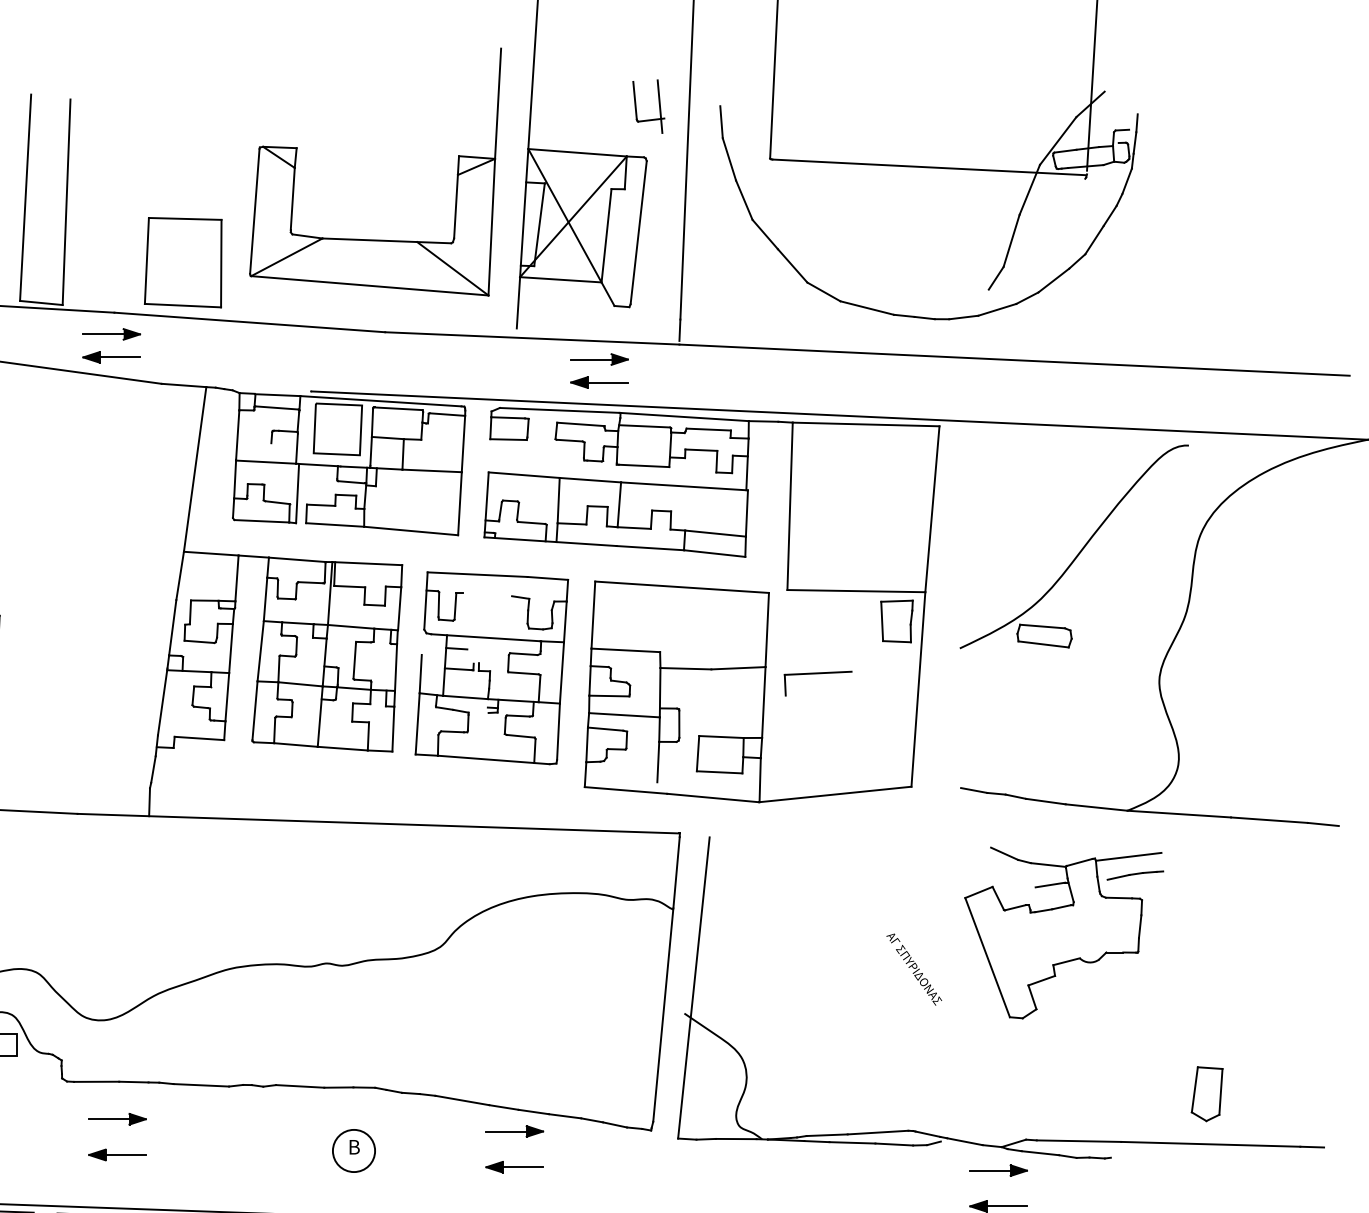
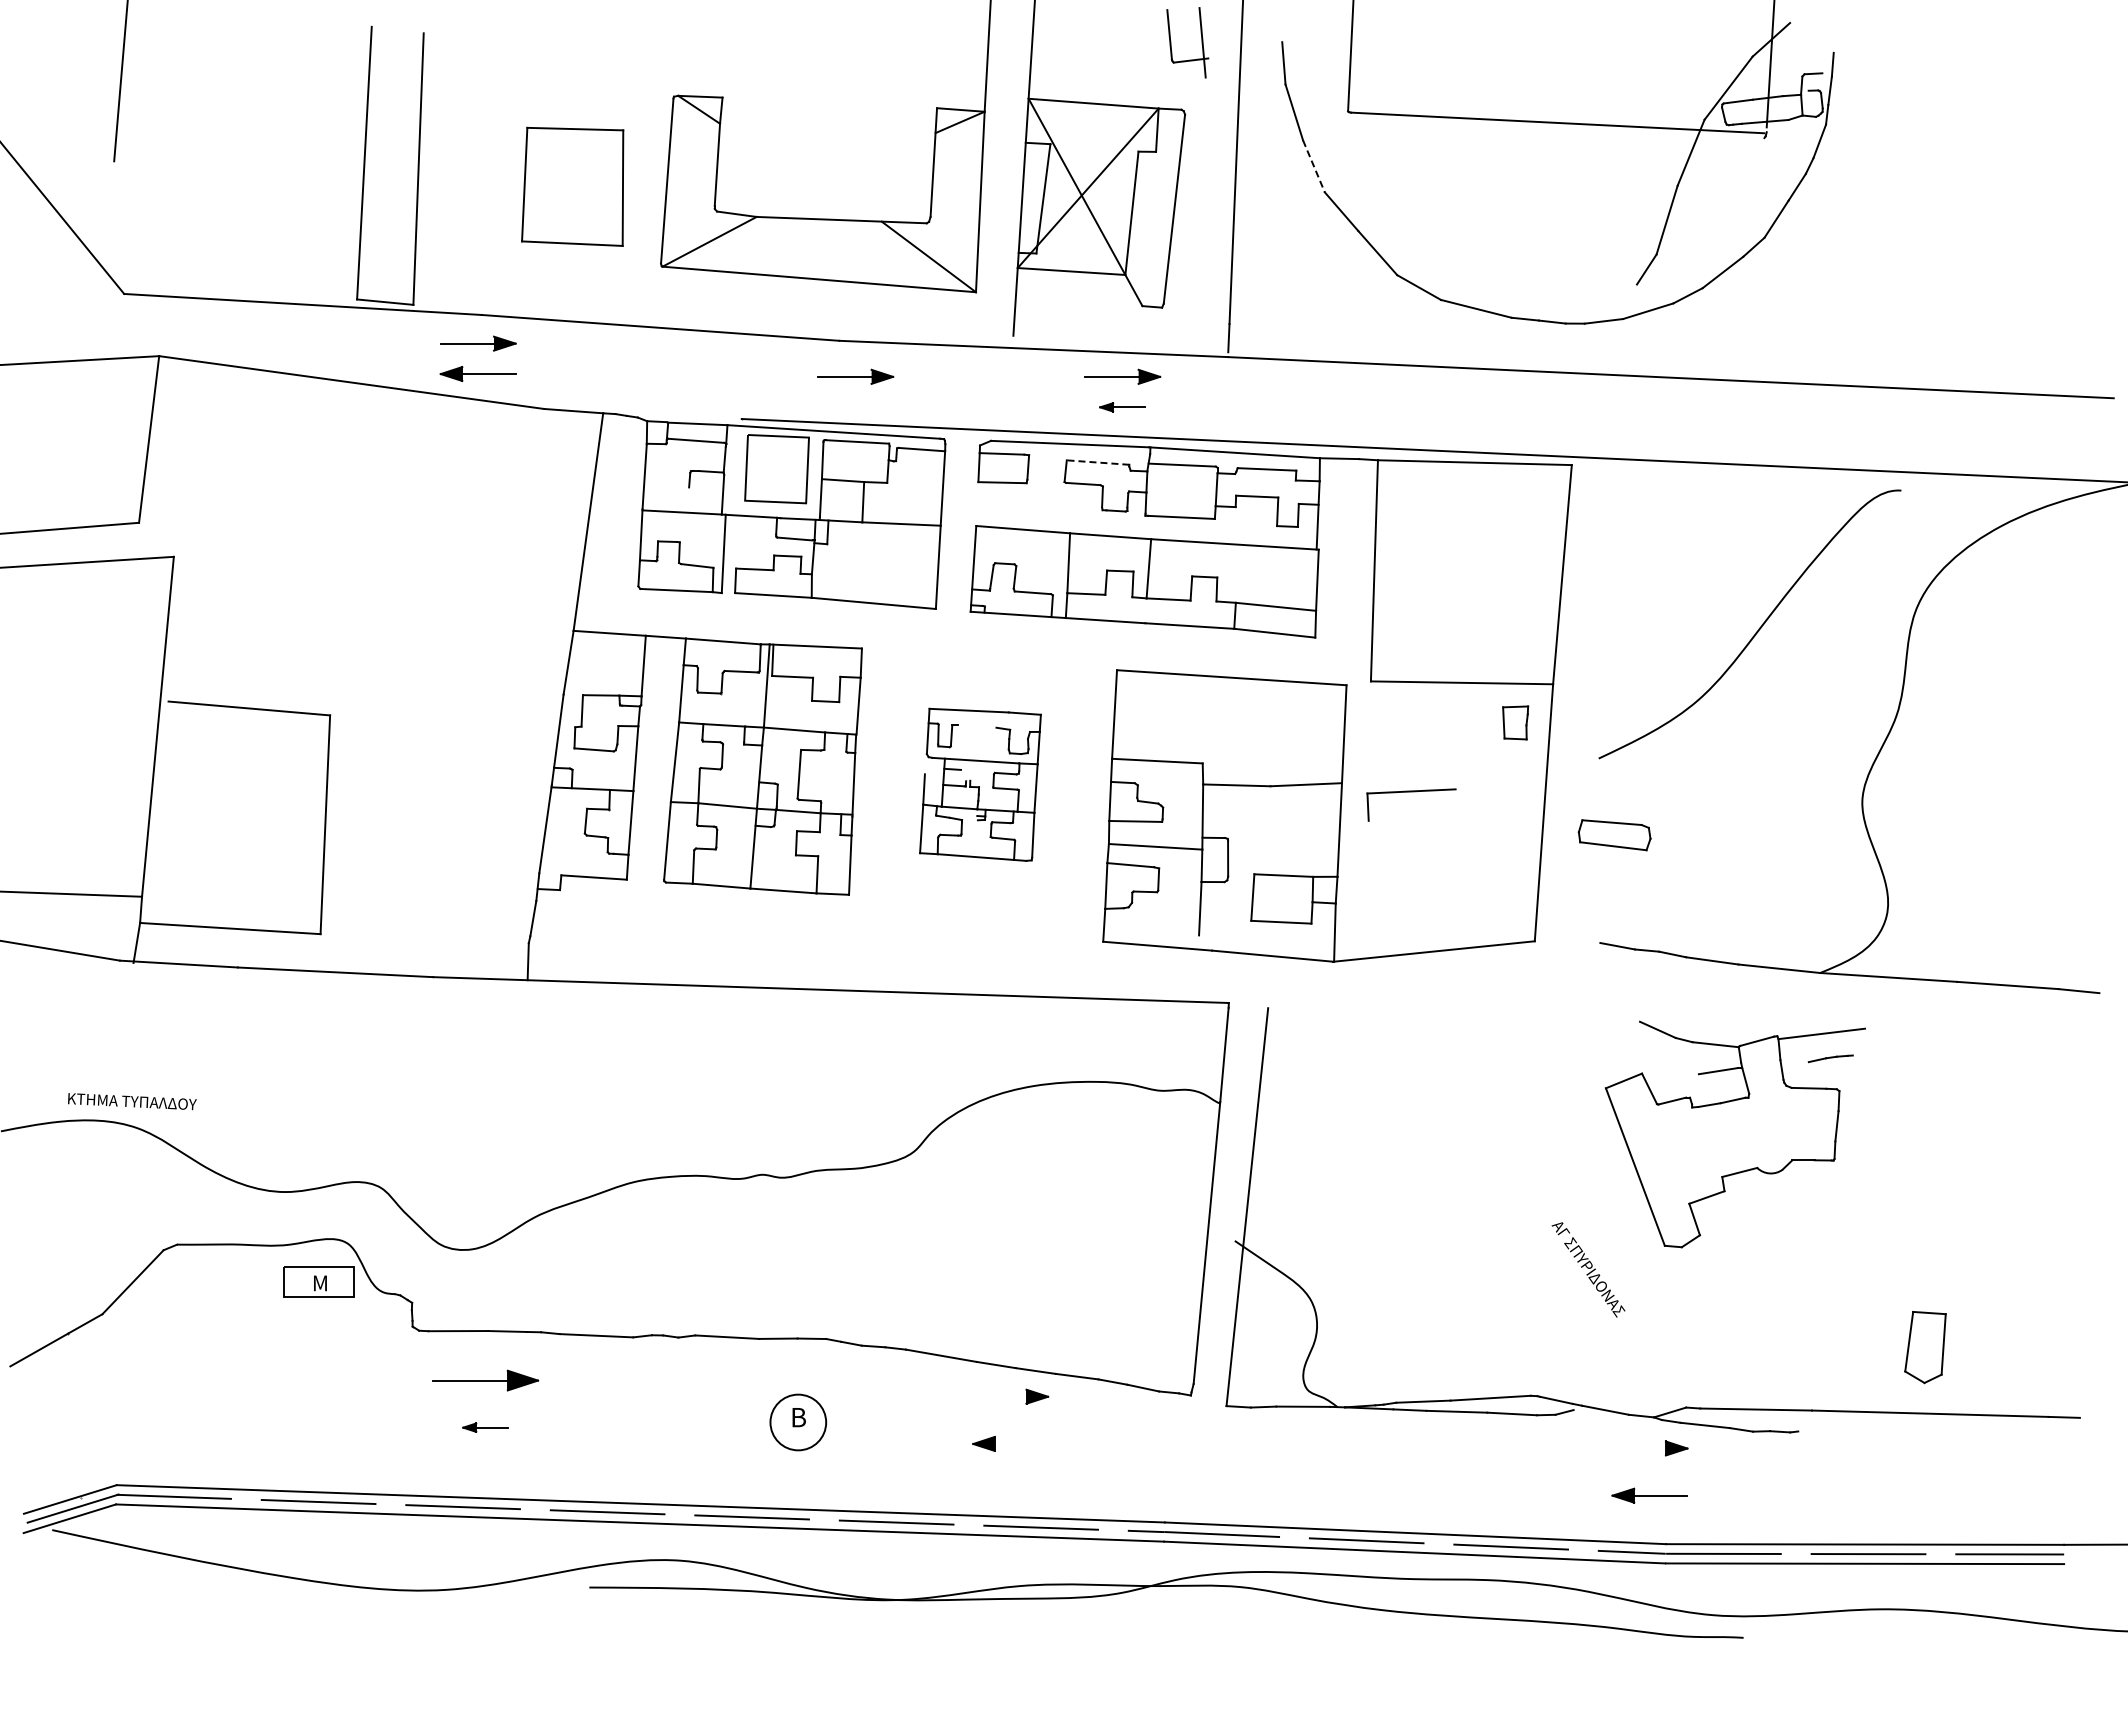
line: (744, 200) -> (1314, 166), solid -> dashed
part: (183, 262) -> (572, 186), moved
part: (397, 359) -> (855, 376), added
part: (599, 382) -> (1122, 407), size x0.6
line: (580, 424) -> (1097, 462), solid -> dashed
part: (896, 621) -> (1515, 722), size x0.6
part: (1044, 636) -> (1614, 835), moved
part: (491, 668) -> (980, 784), size x0.6
part: (1135, 875) -> (1830, 1058), size x0.6
text: (914, 969) -> (1588, 1269), moved
part: (118, 1119) -> (486, 1380), size x1.4
line: (506, 1131) -> (999, 1396), removed
part: (117, 1154) -> (485, 1427), size x0.6
line: (522, 1167) -> (1021, 1444), removed
line: (989, 1170) -> (1638, 1448), removed

